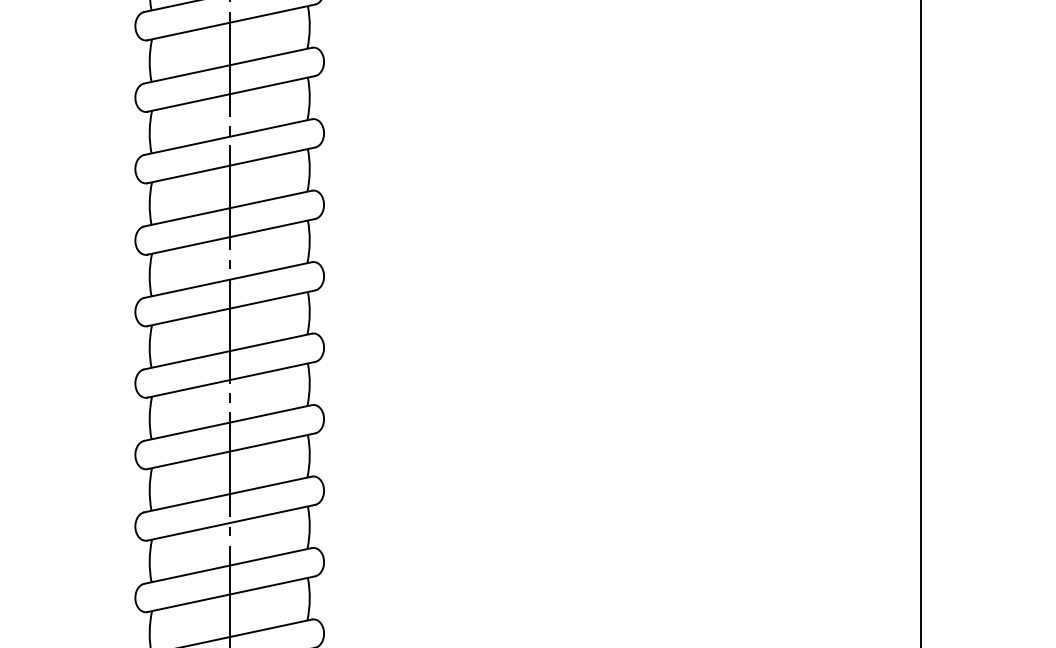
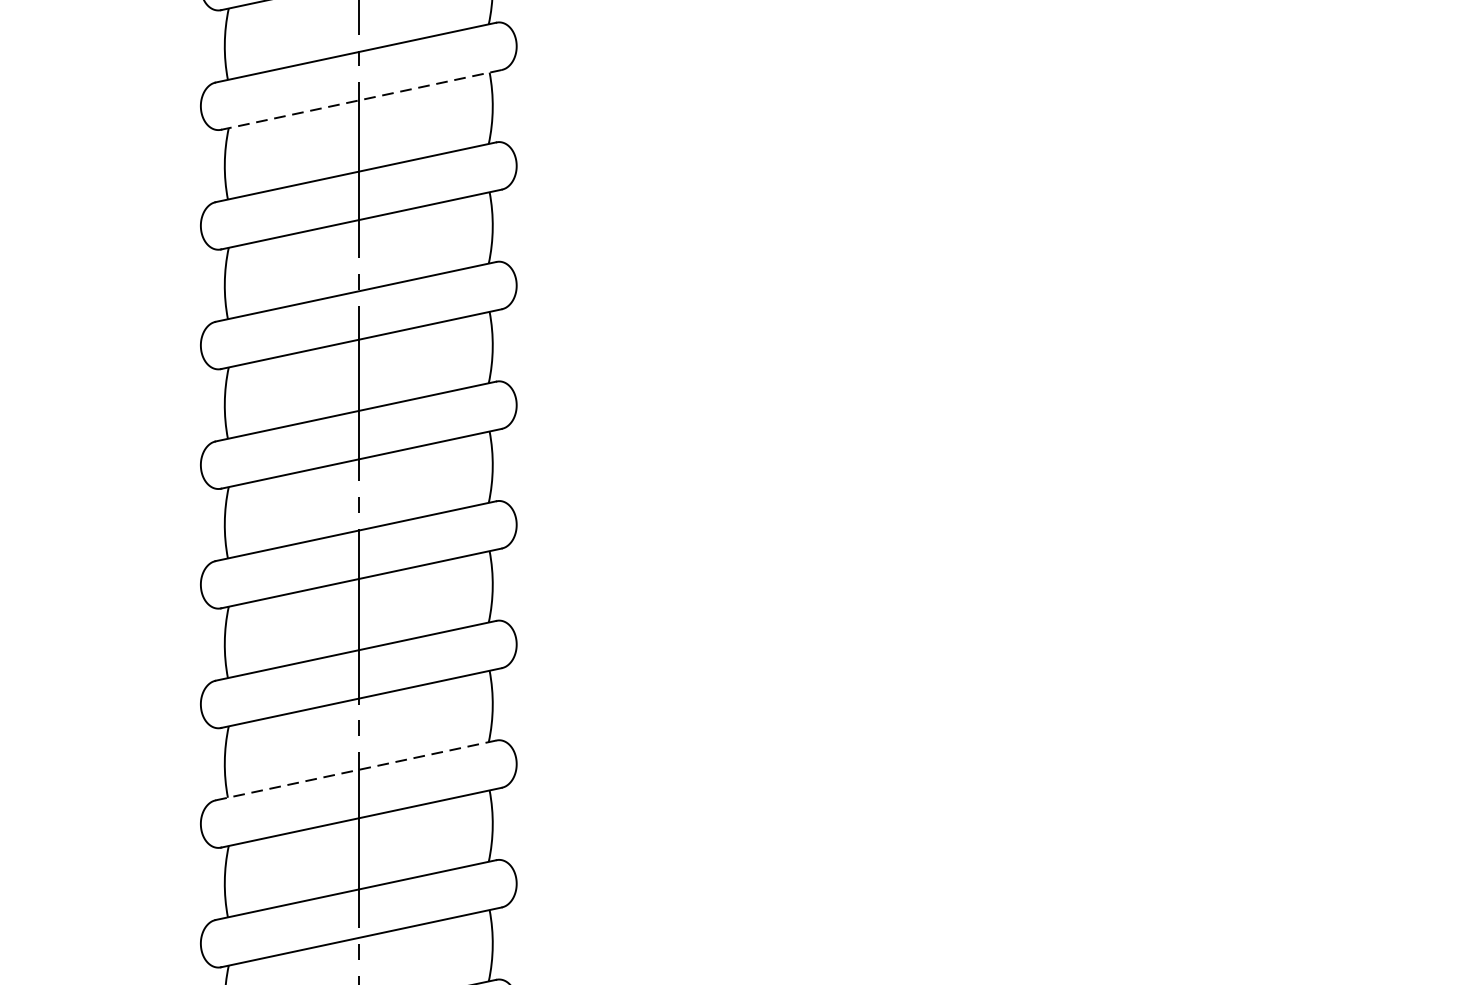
line: (231, 22) -> (361, 100), solid -> dashed
line: (227, 423) -> (355, 771), solid -> dashed

